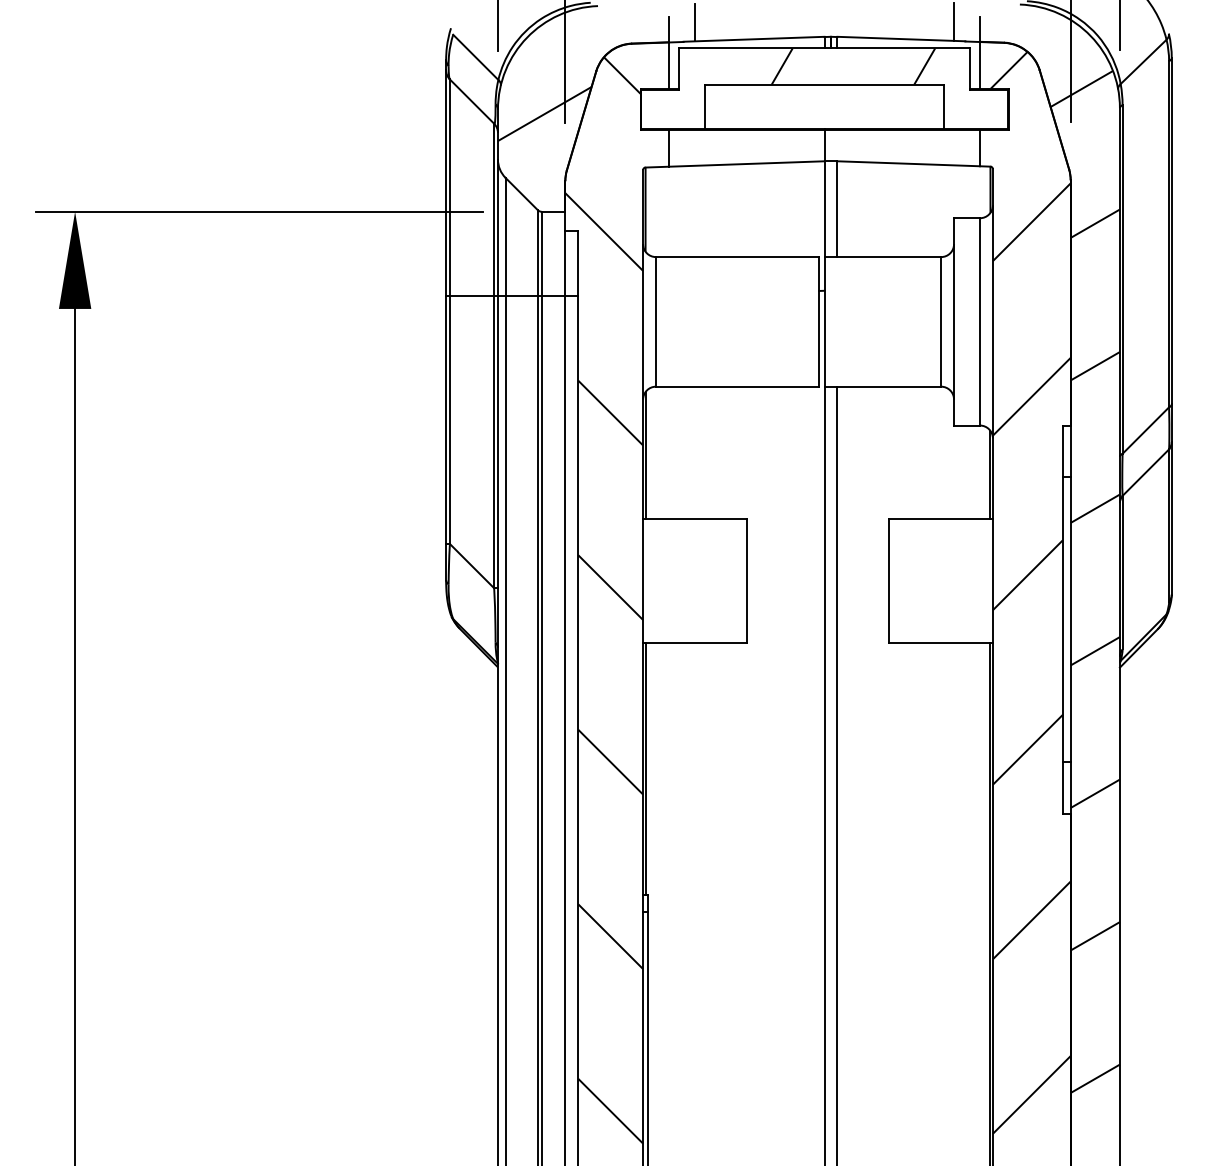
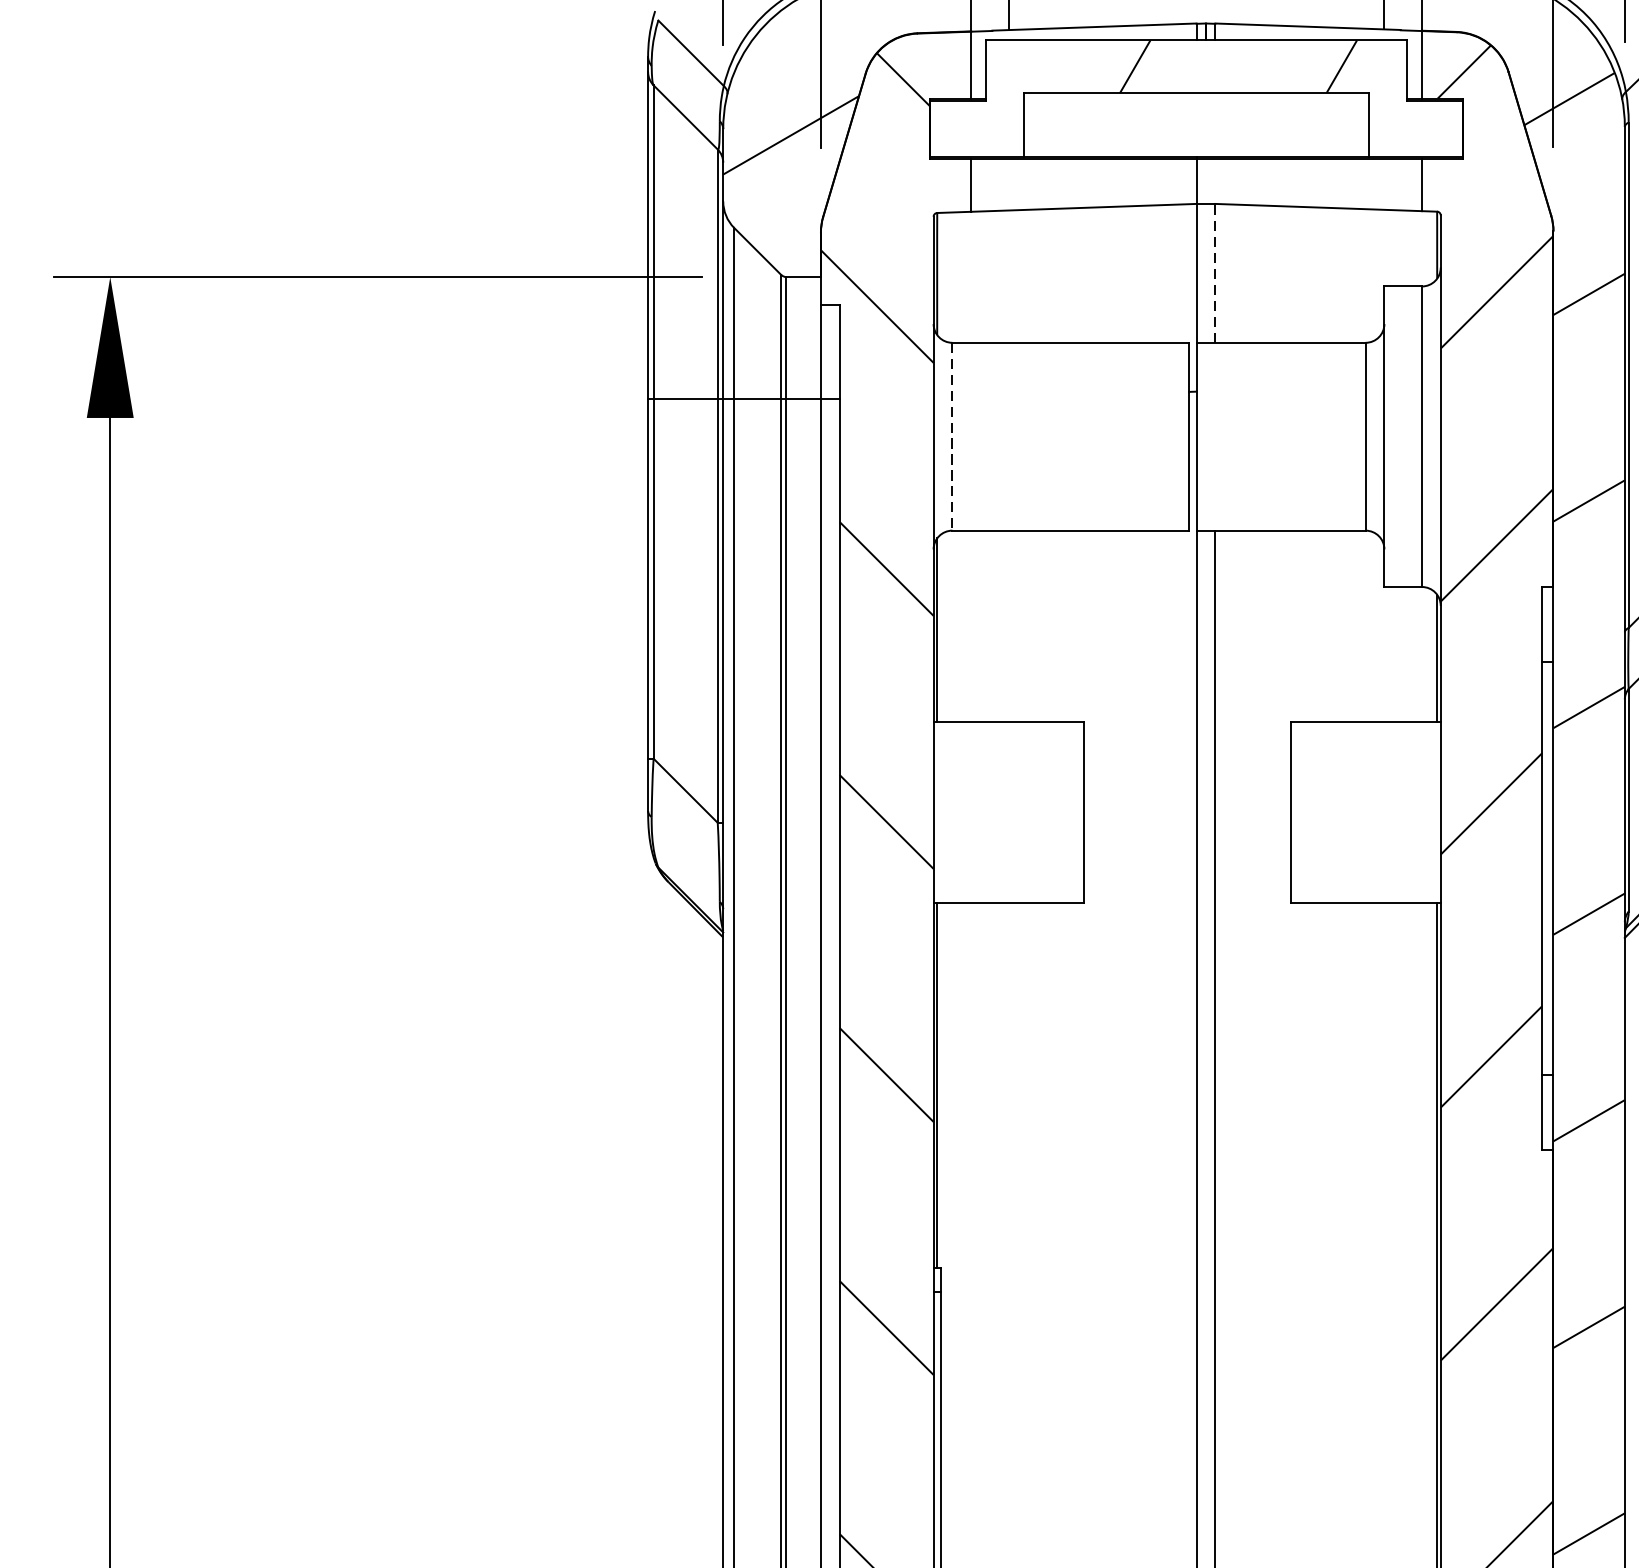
line: (837, 209) -> (1215, 273), solid -> dashed
line: (656, 321) -> (953, 436), solid -> dashed

